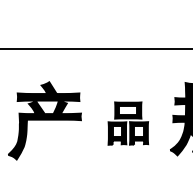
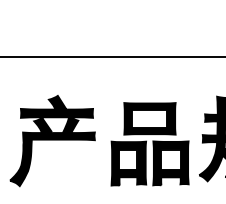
part: (128, 123) -> (150, 144), size x1.67

